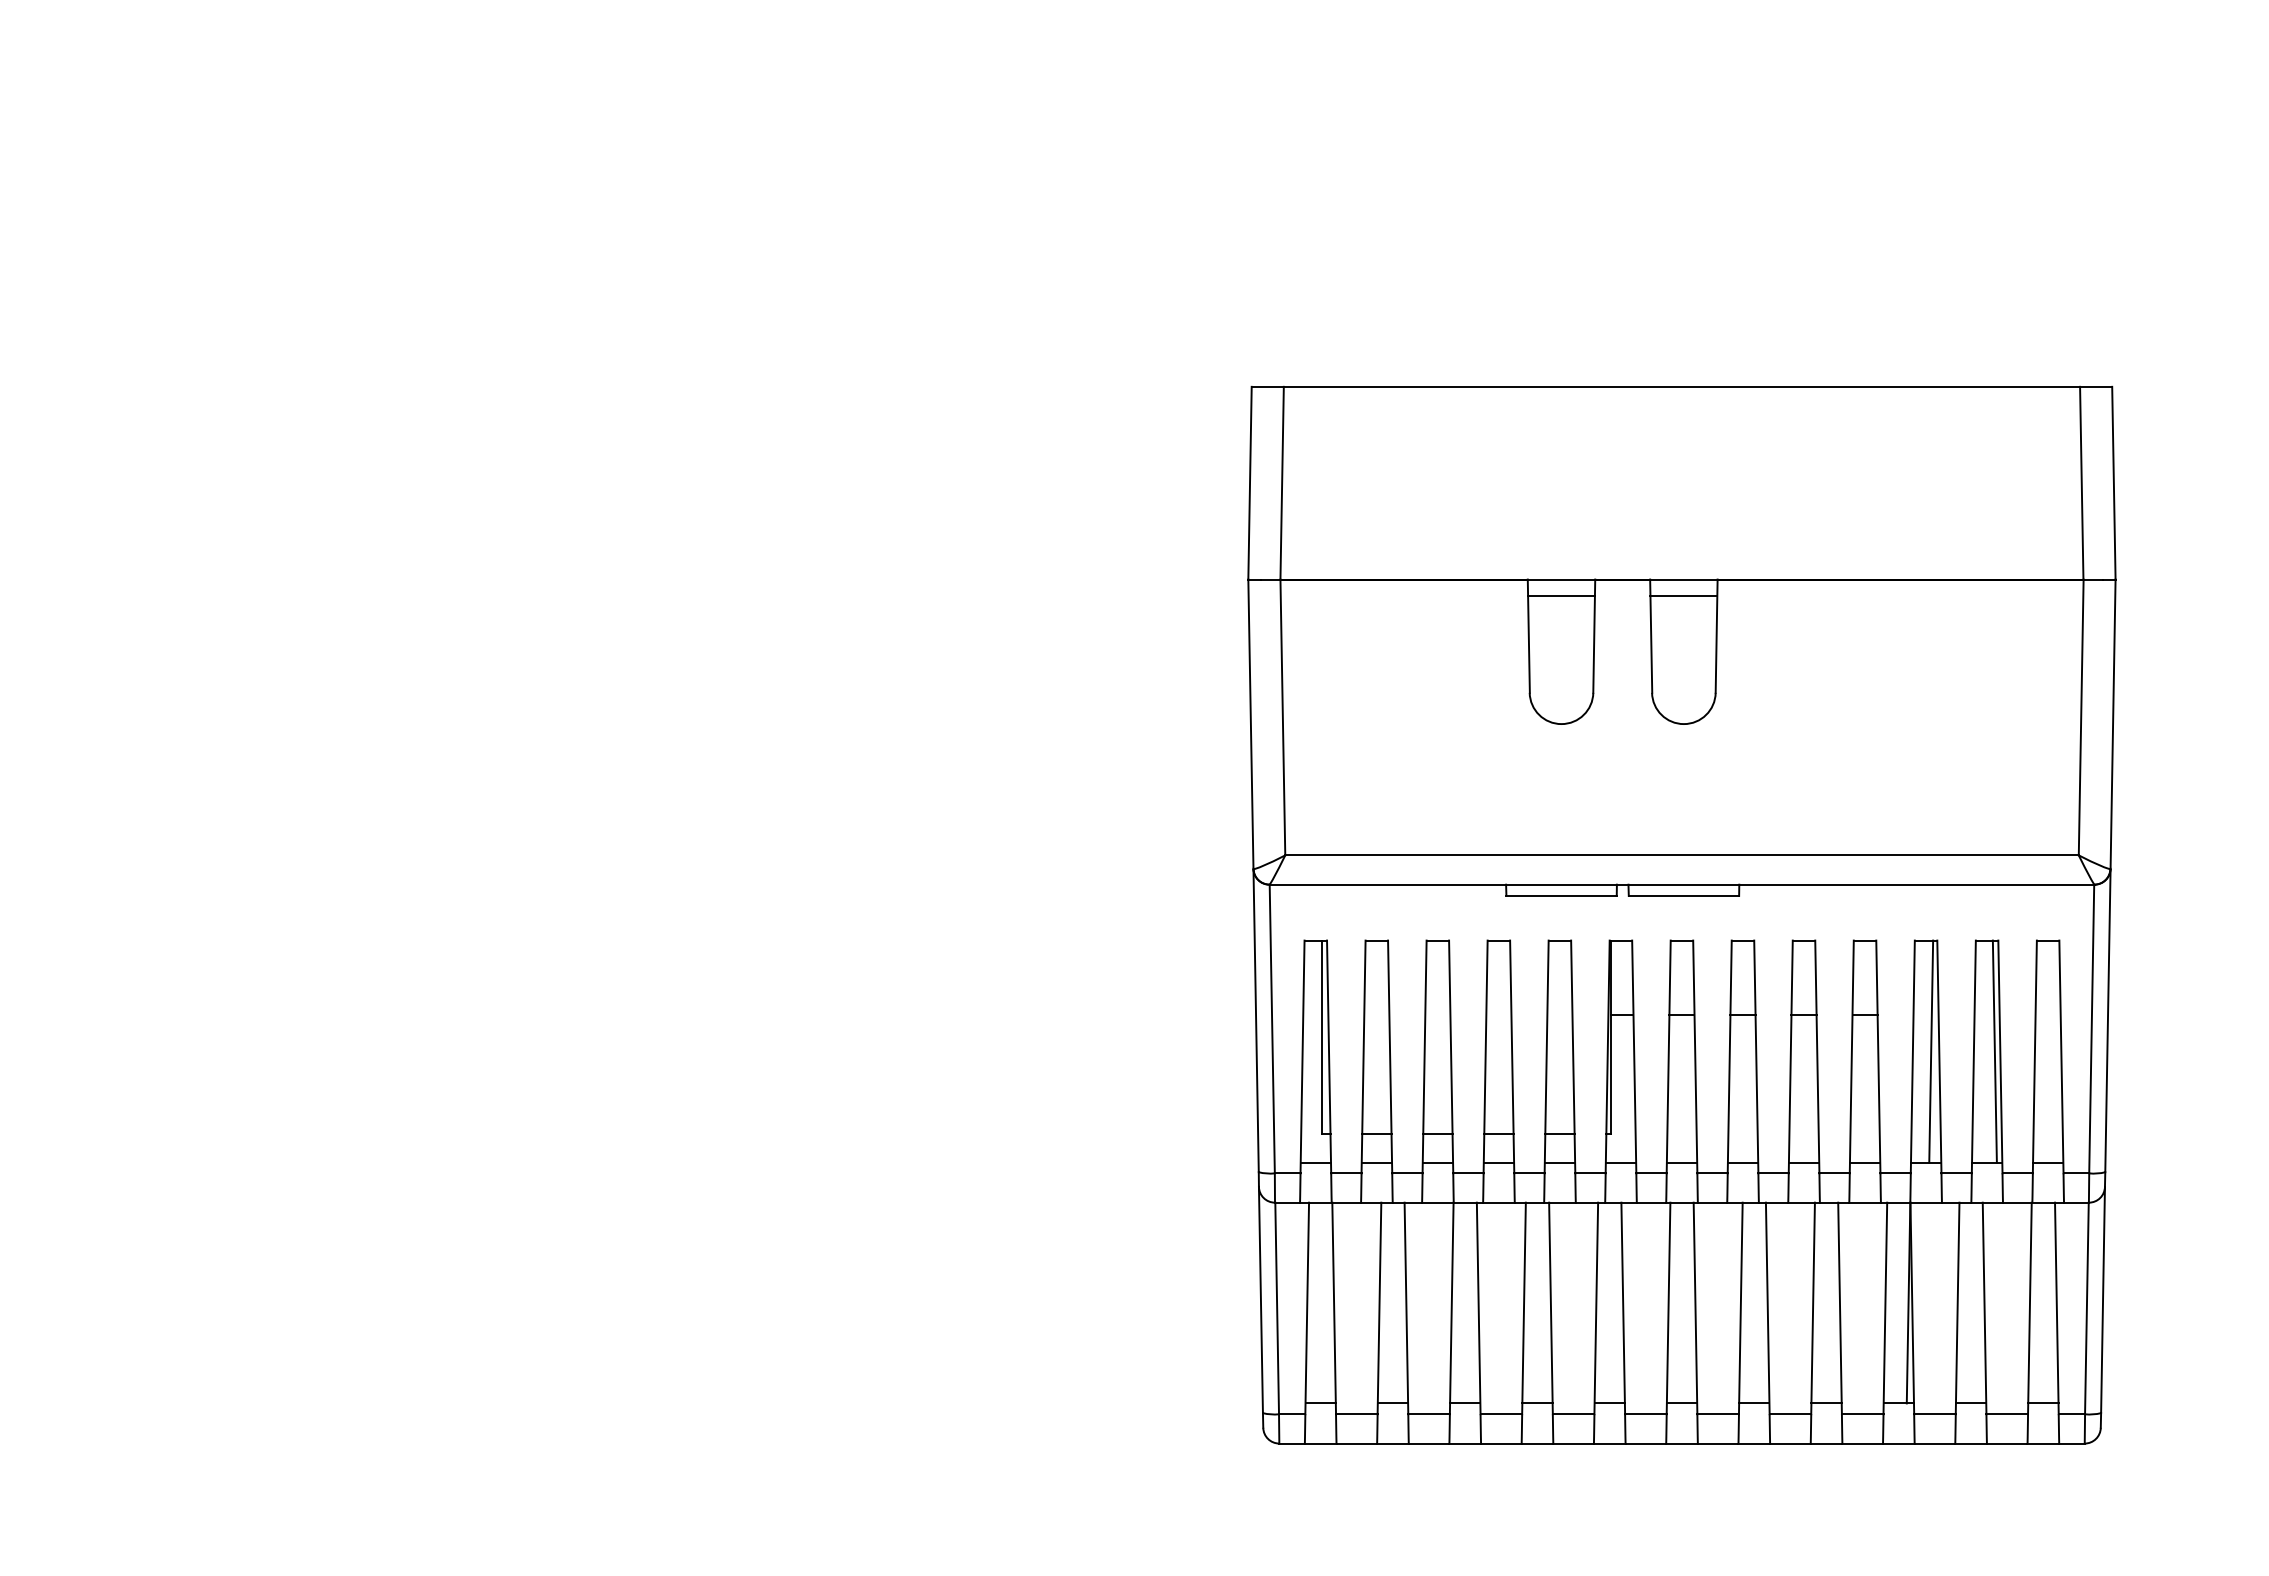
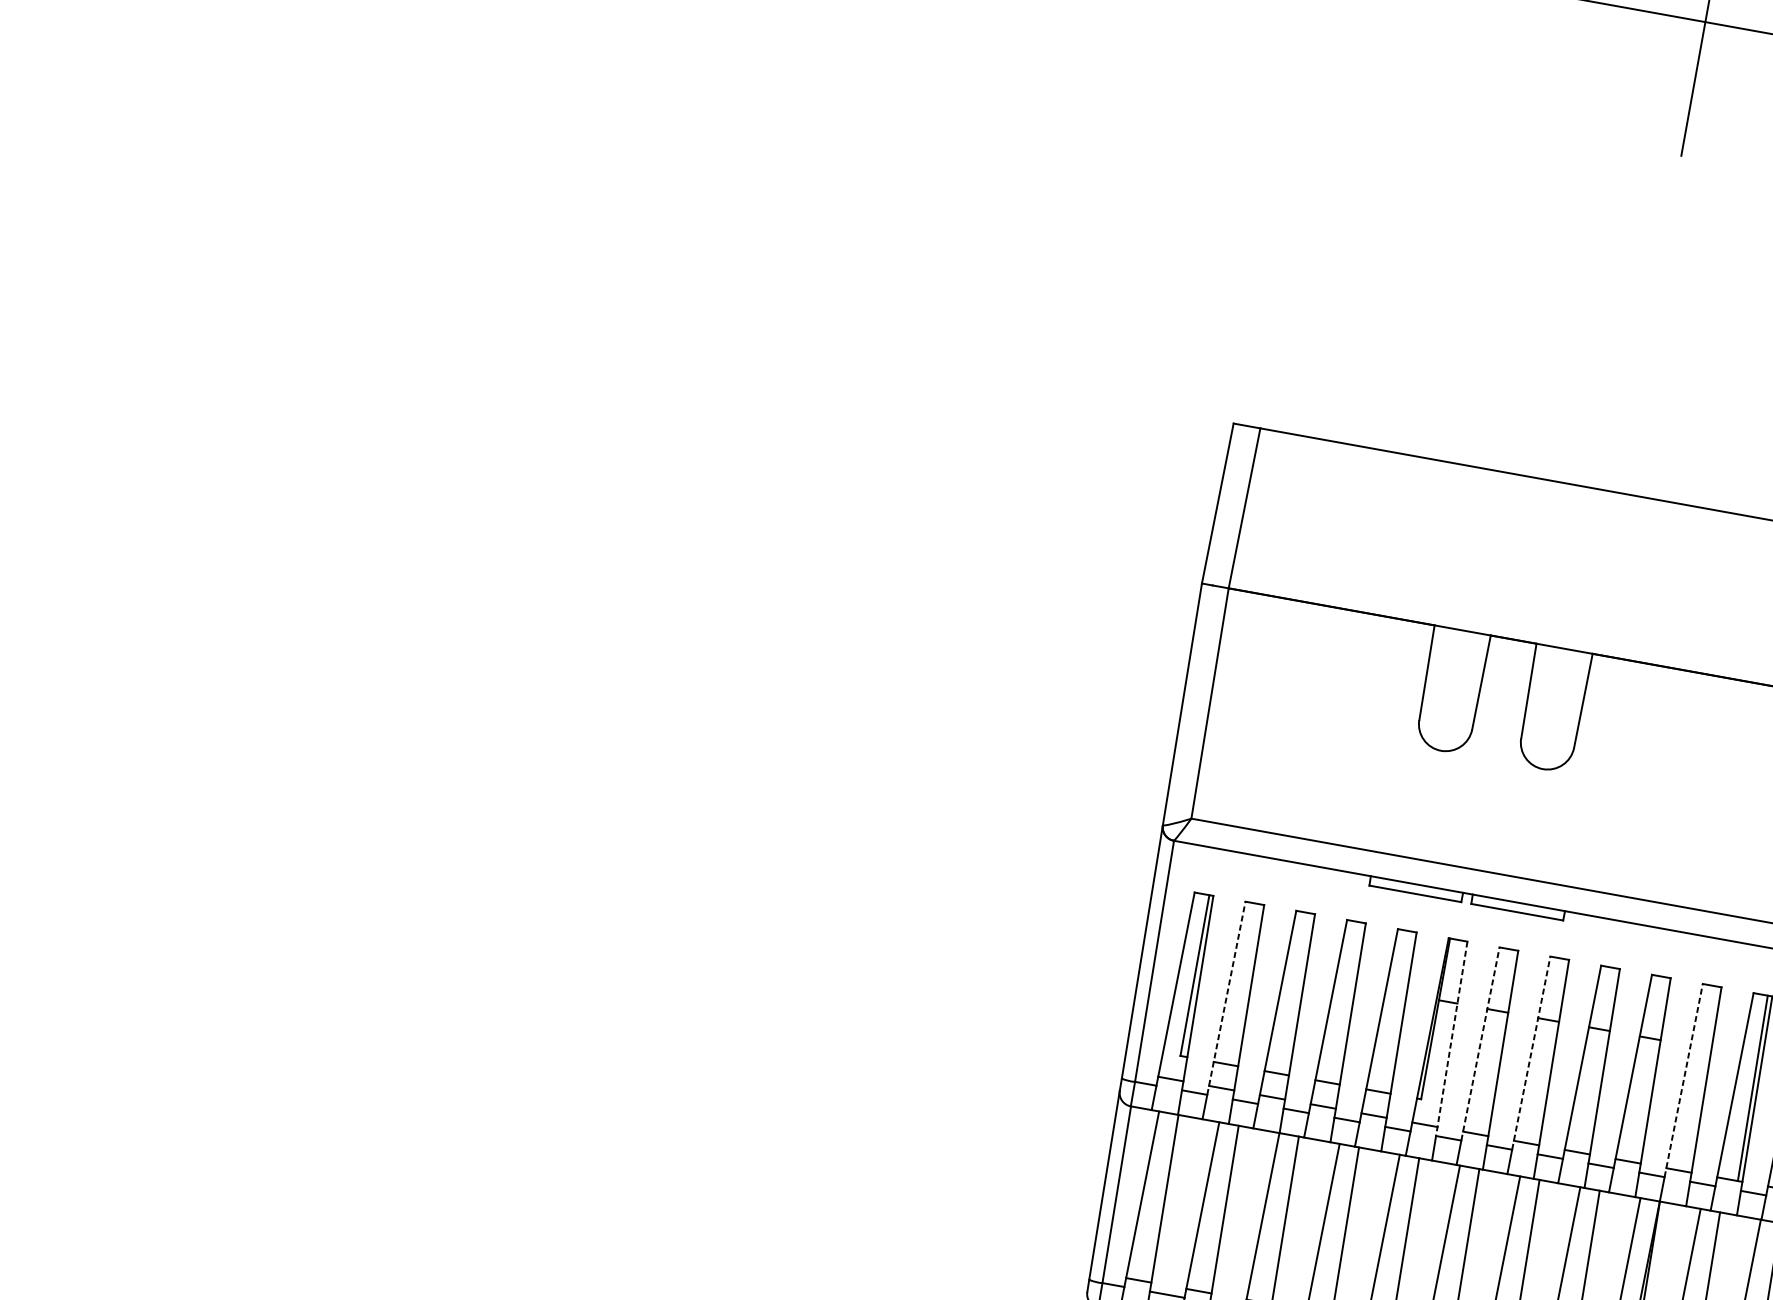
line: (1561, 595) -> (1460, 643), removed
line: (1683, 595) -> (1561, 662), removed
line: (1931, 1051) -> (1700, 1078), removed
line: (1363, 1056) -> (1226, 997), solid -> dashed
line: (1668, 1056) -> (1480, 1043), solid -> dashed
line: (1729, 1056) -> (1531, 1052), solid -> dashed
line: (1912, 1056) -> (1683, 1080), solid -> dashed
line: (1634, 1057) -> (1451, 1039), solid -> dashed

